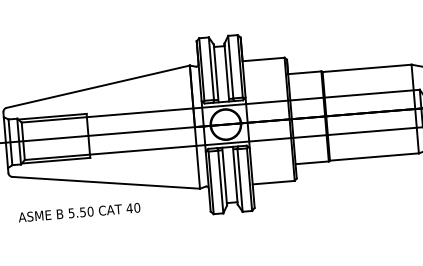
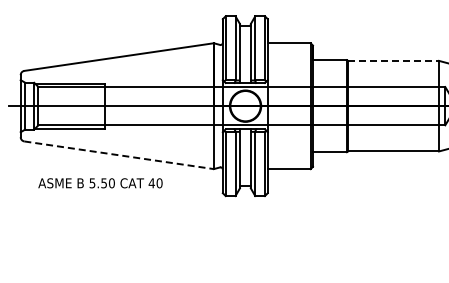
line: (367, 67) -> (394, 60), solid -> dashed
line: (106, 183) -> (119, 155), solid -> dashed
text: (79, 212) -> (100, 183), moved

